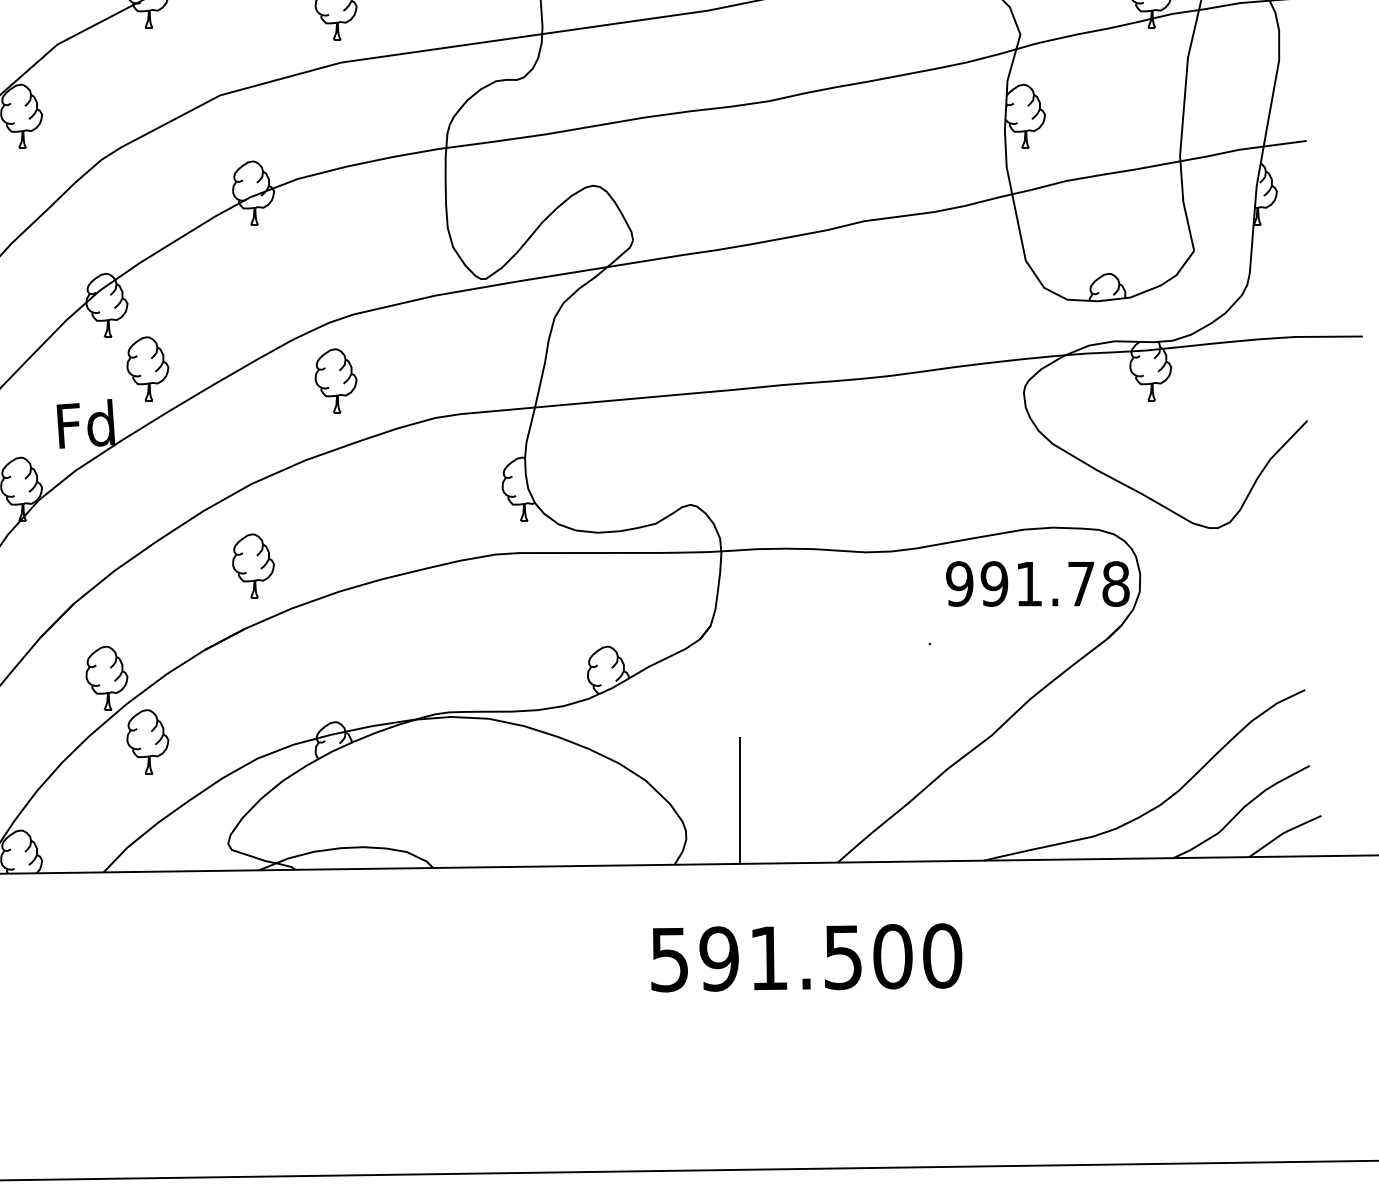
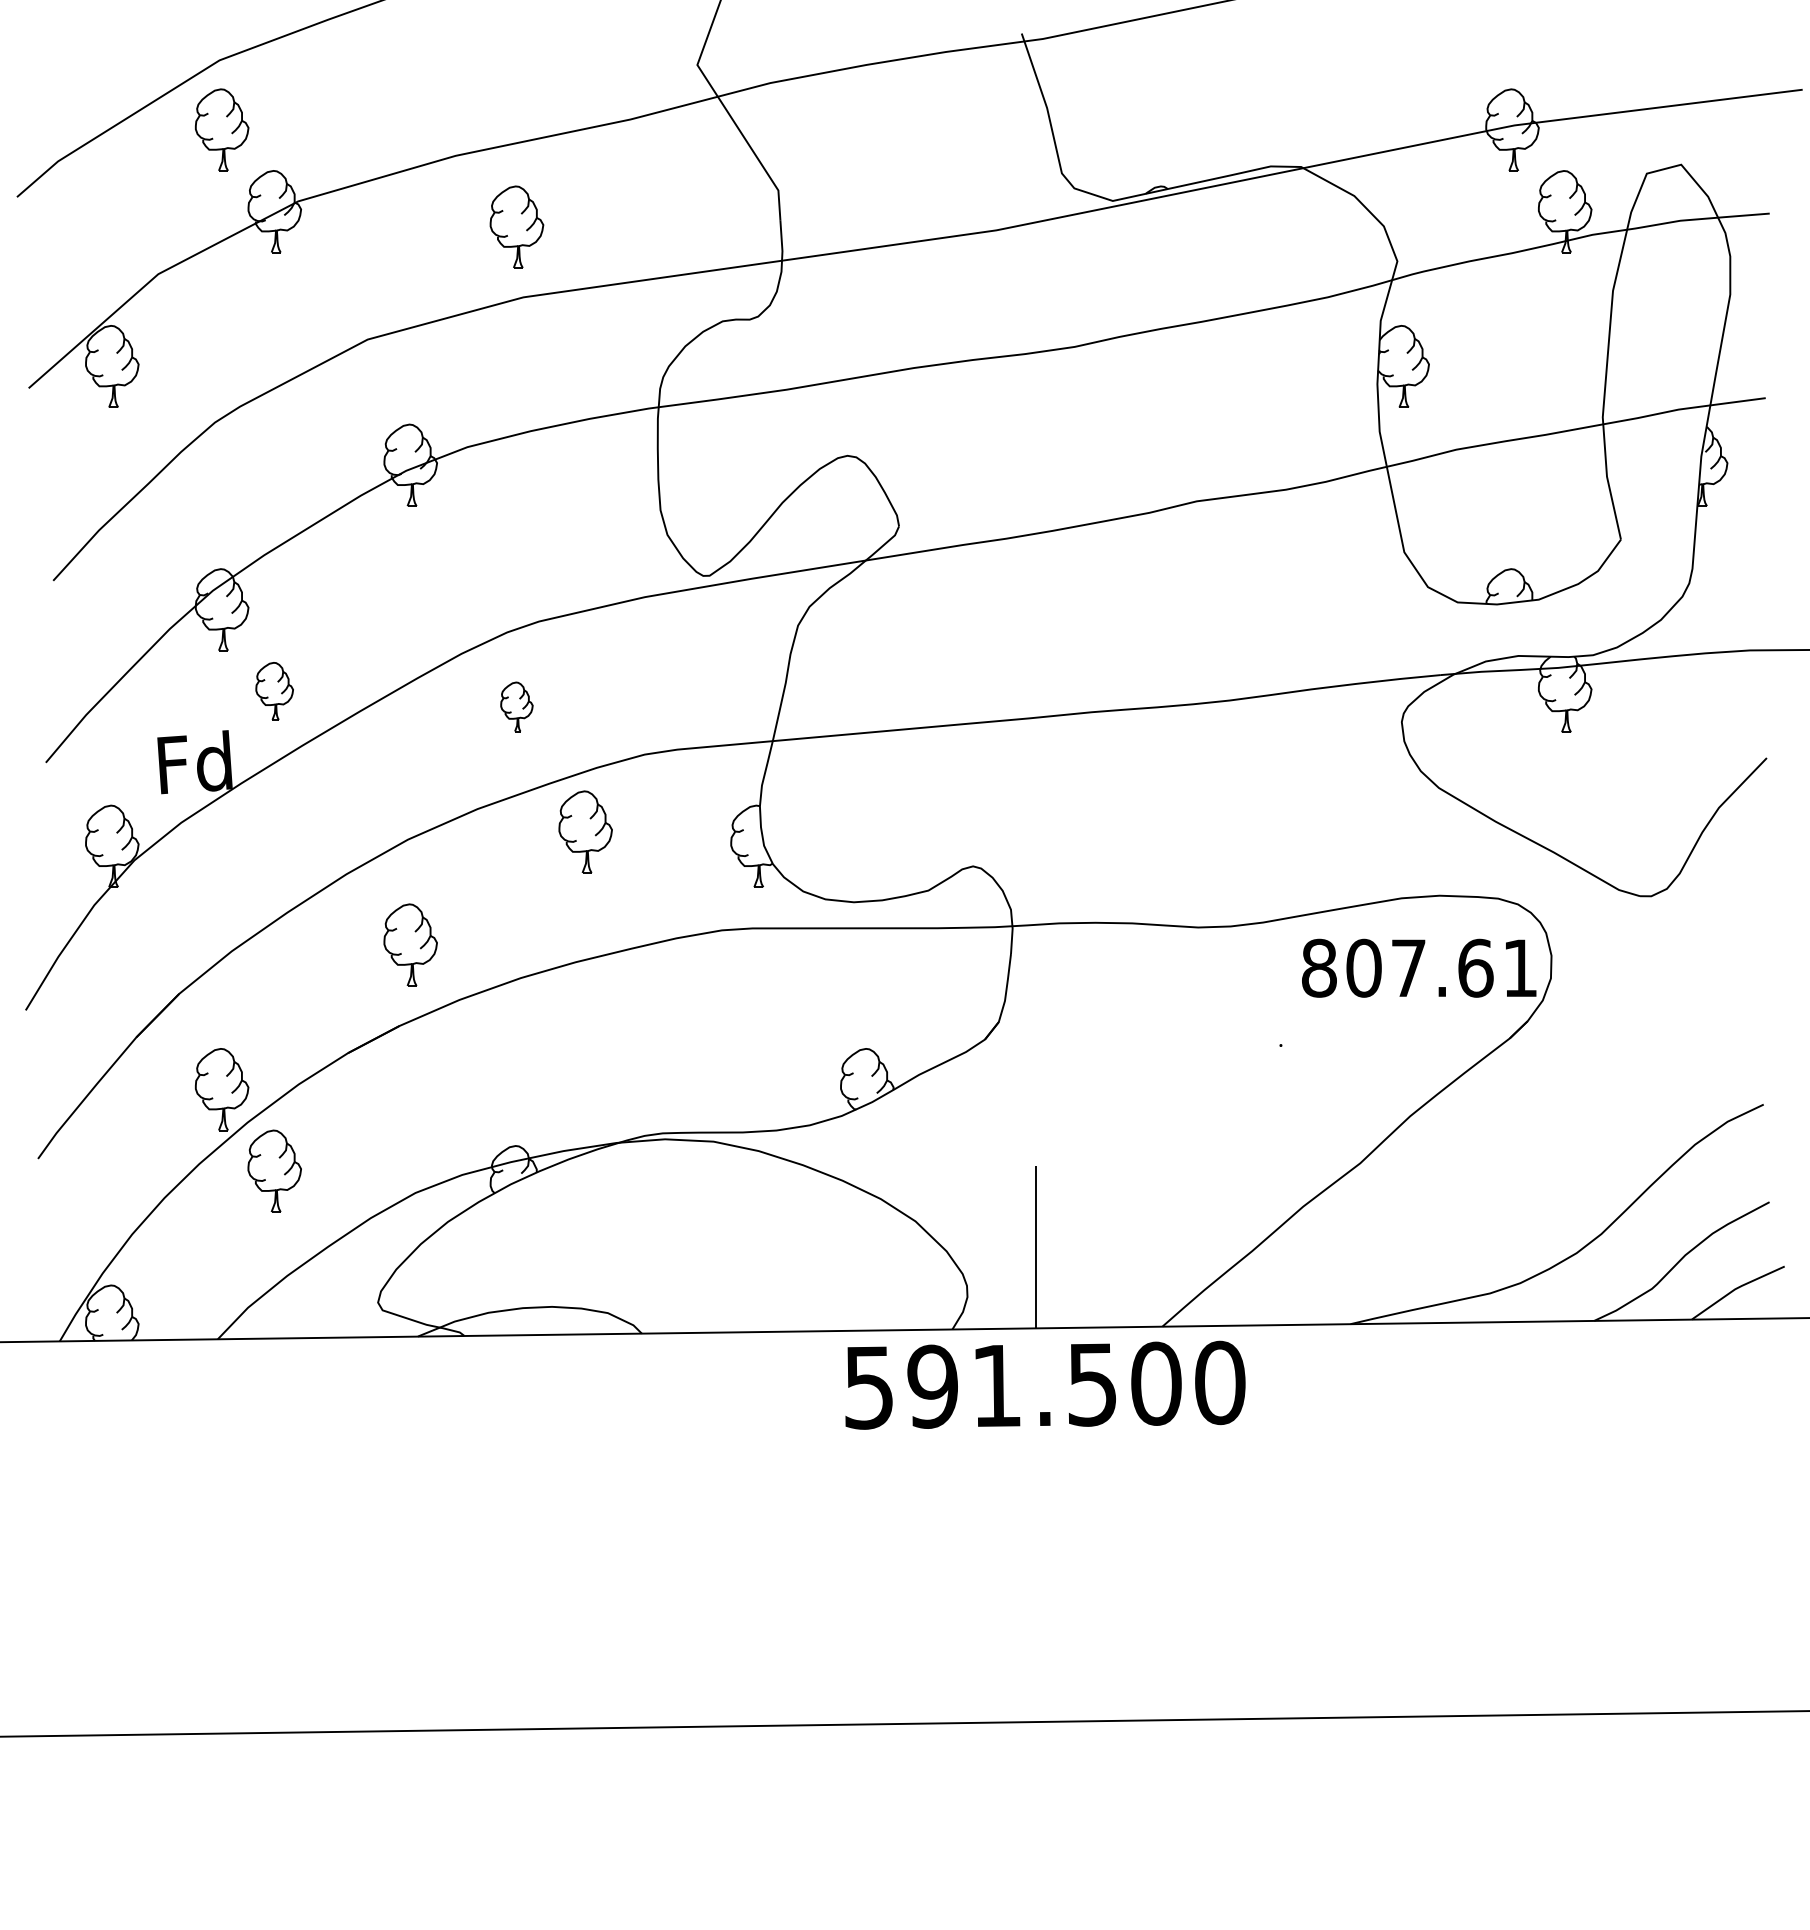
part: (147, 368) -> (274, 690), size x0.7
part: (335, 380) -> (516, 706), size x0.6
part: (389, 477) -> (585, 831), added
text: (1037, 583) -> (1419, 967), 991.78 -> 807.61
text: (806, 957) -> (1045, 1384), moved

